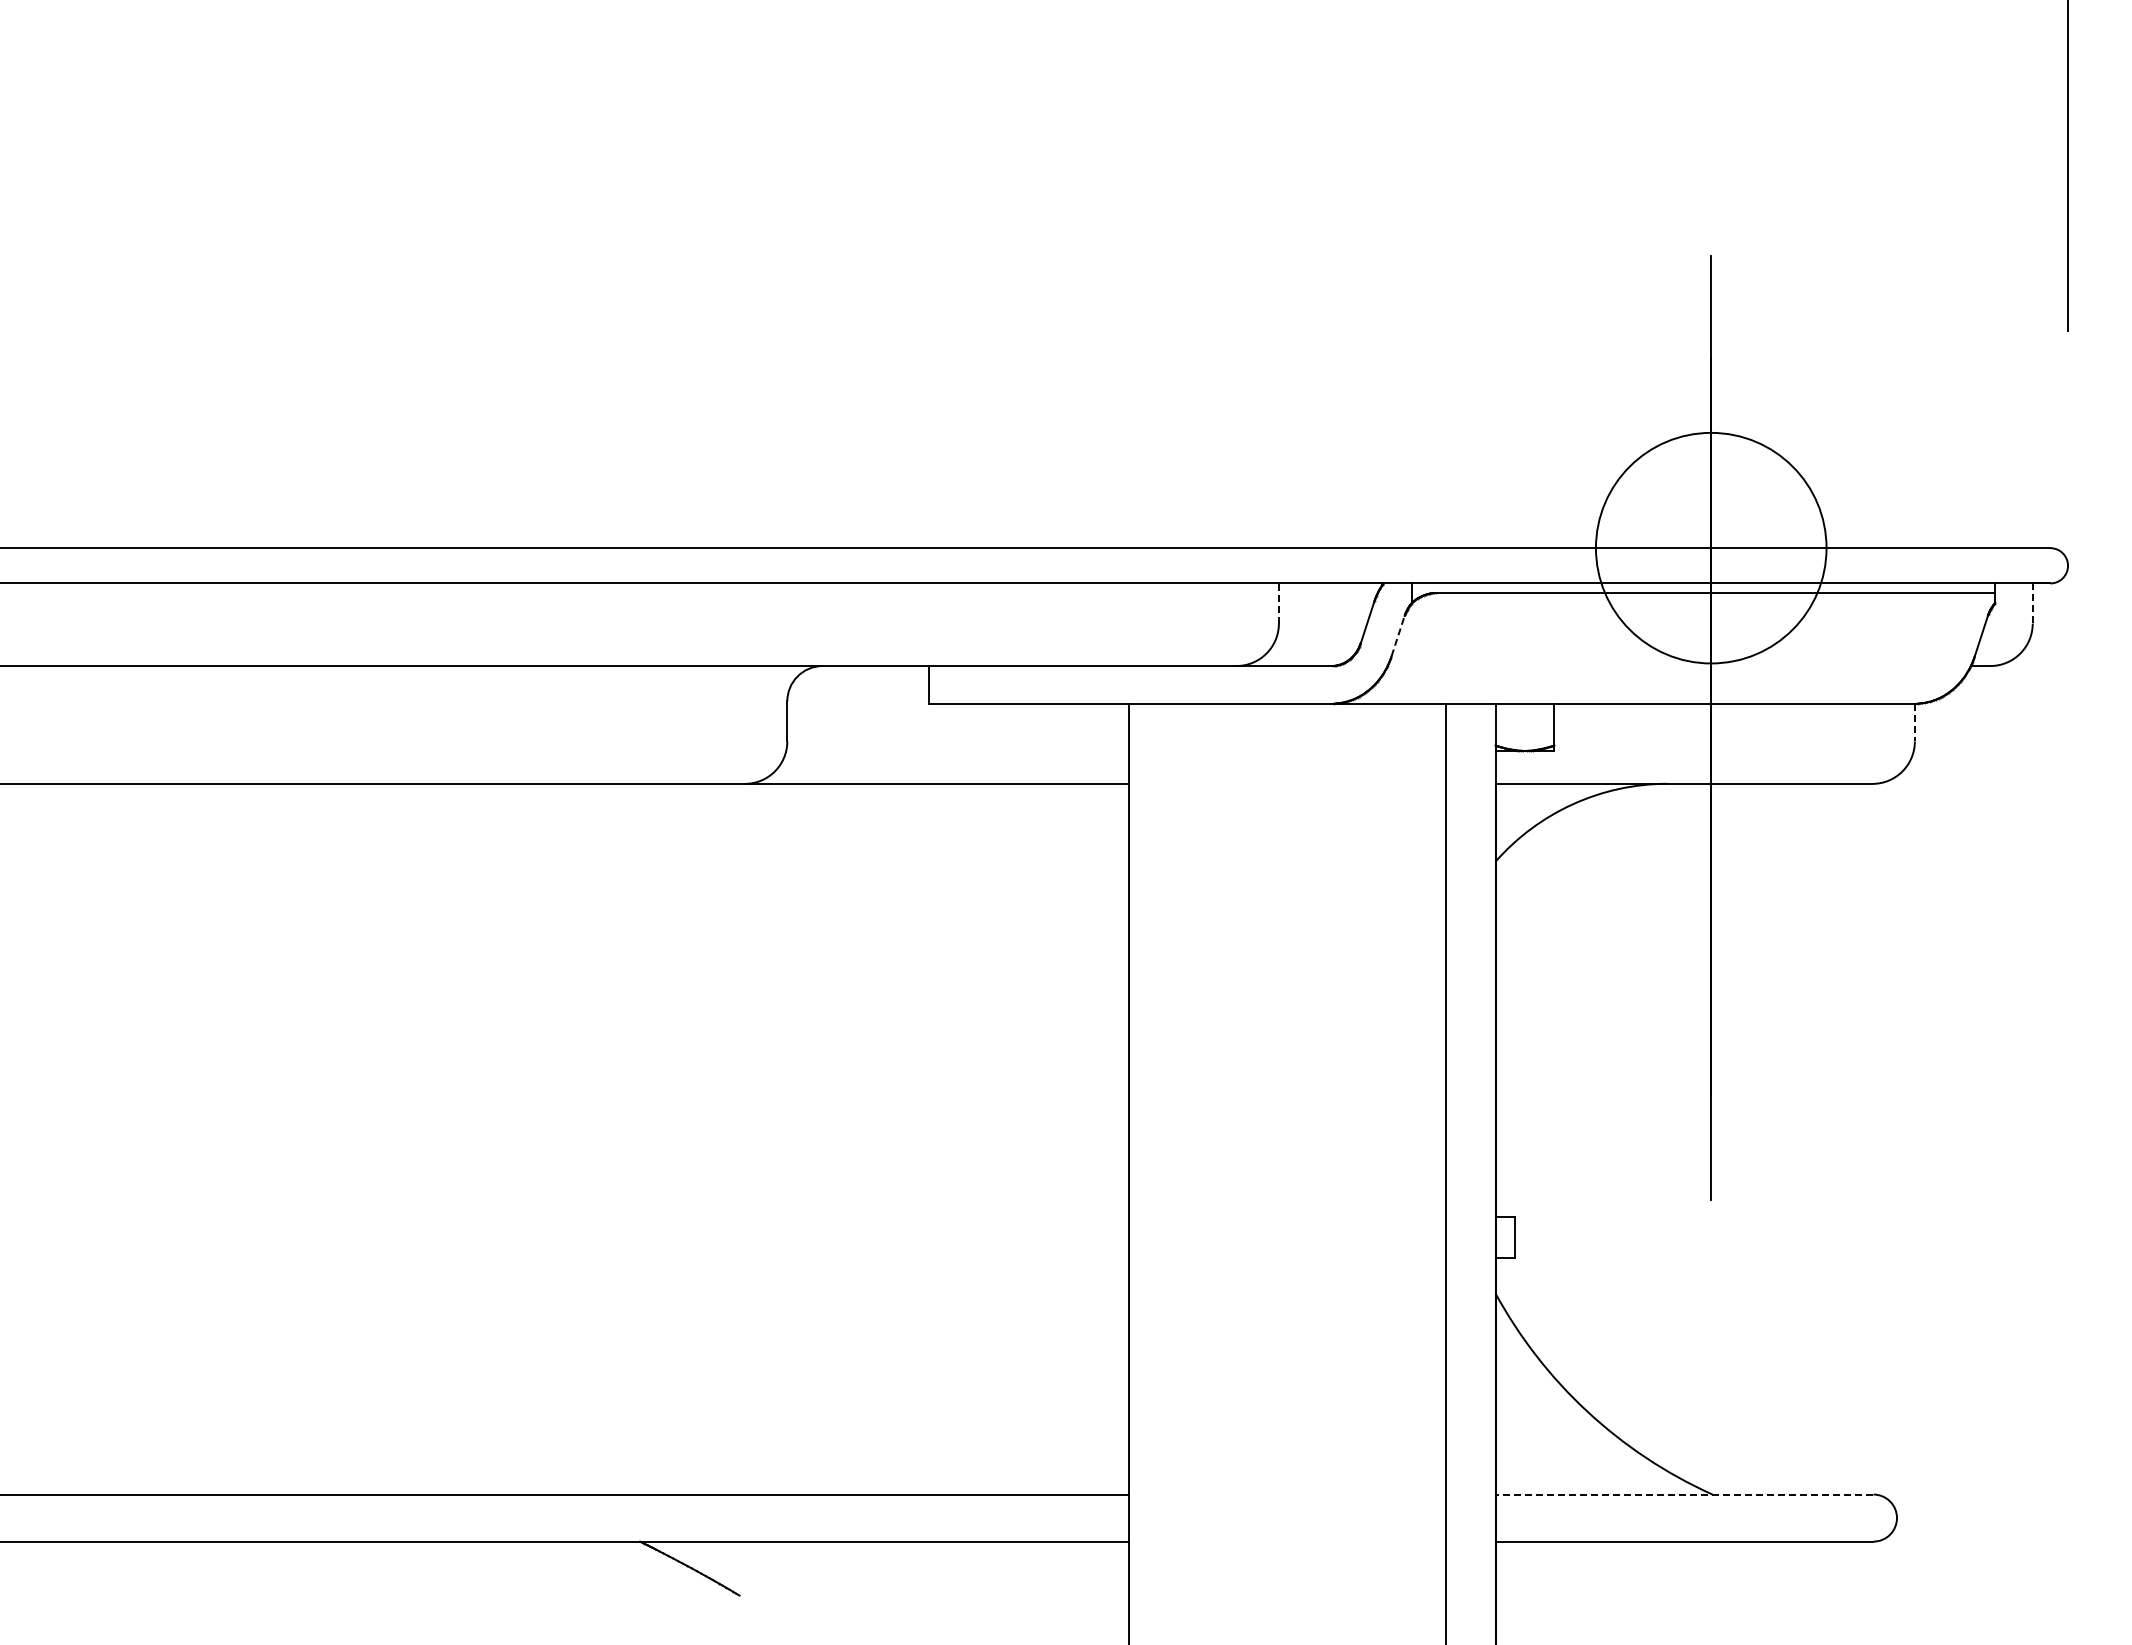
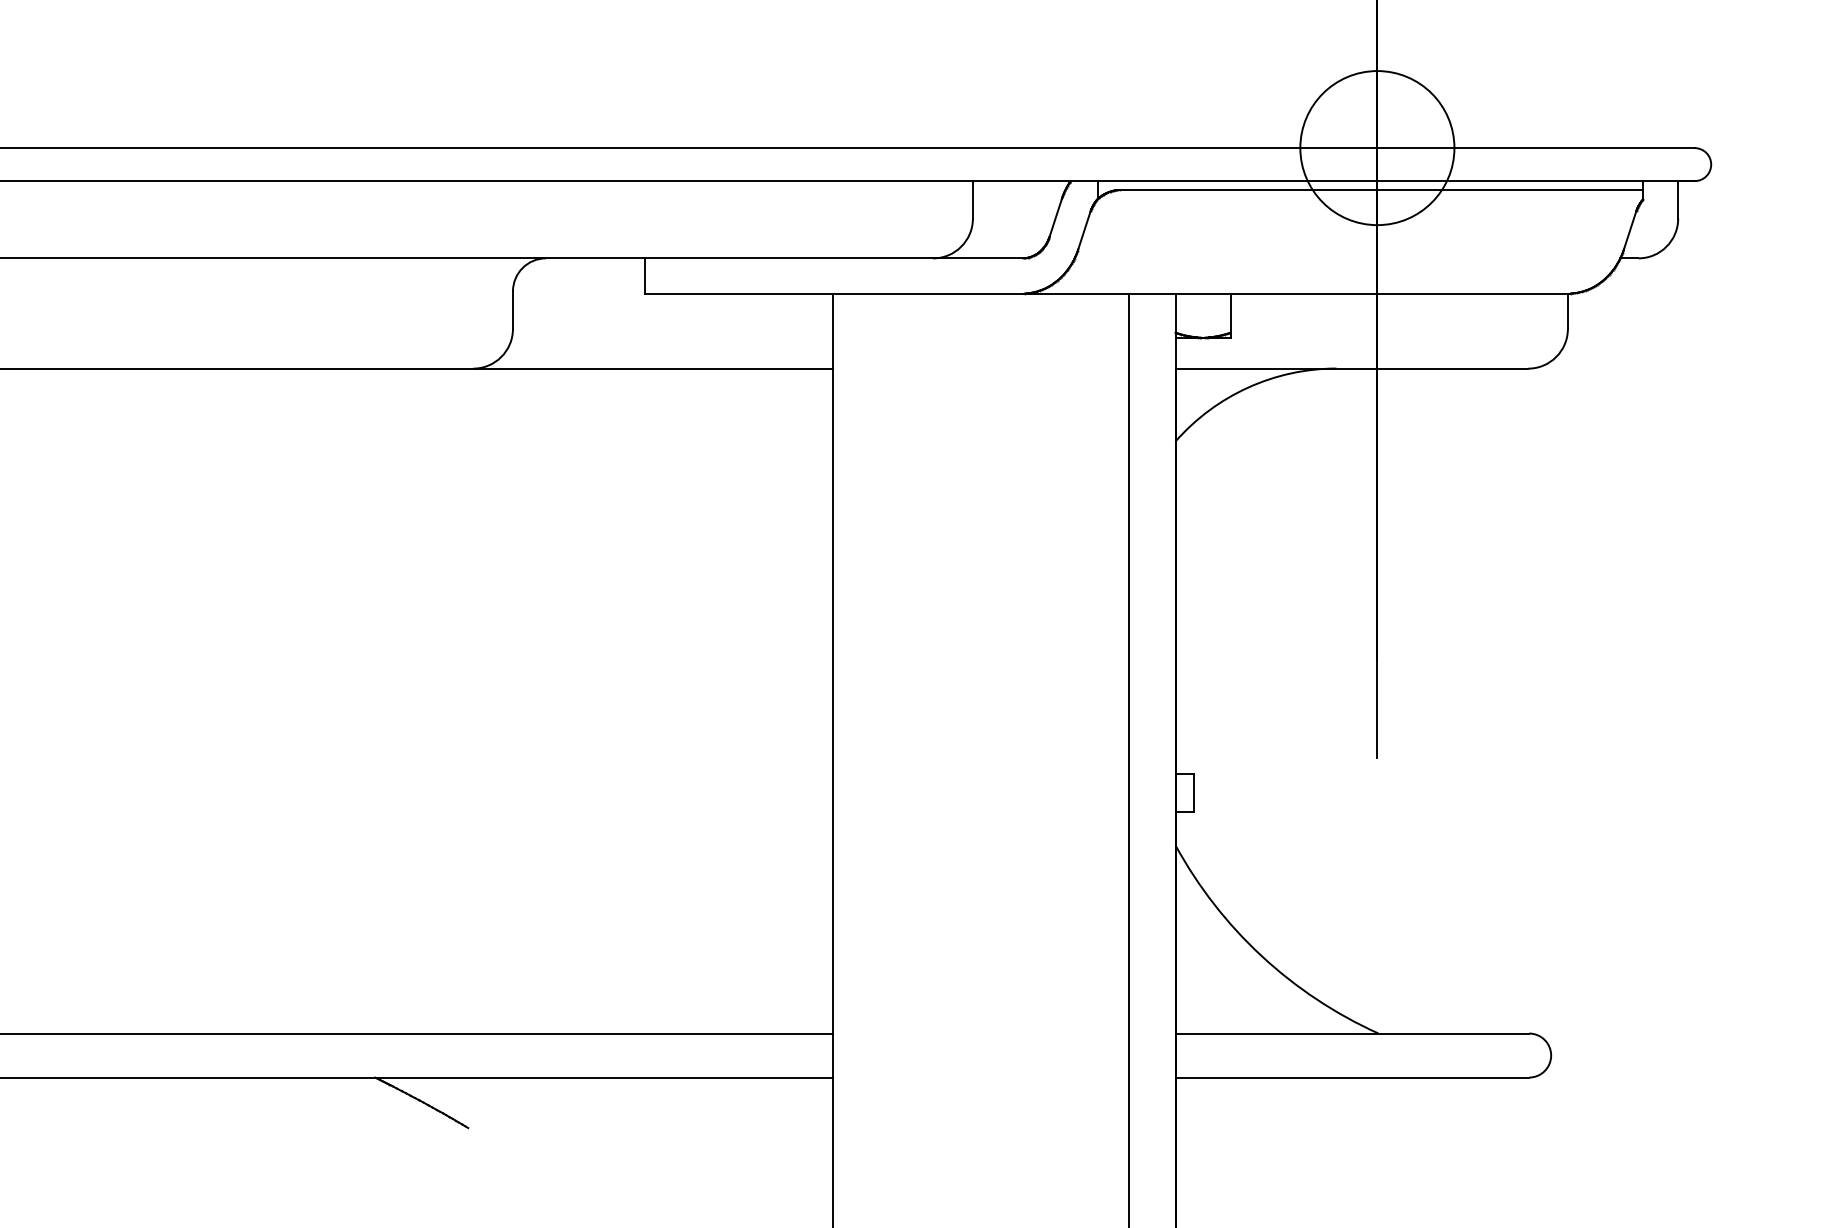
circle: (1710, 547) -> (1376, 147), size x0.71
line: (1278, 603) -> (972, 199), dashed -> solid
line: (2032, 604) -> (1677, 200), dashed -> solid
line: (1398, 635) -> (1084, 229), dashed -> solid
line: (1914, 722) -> (1567, 311), dashed -> solid
line: (1684, 1494) -> (1352, 1033), dashed -> solid

